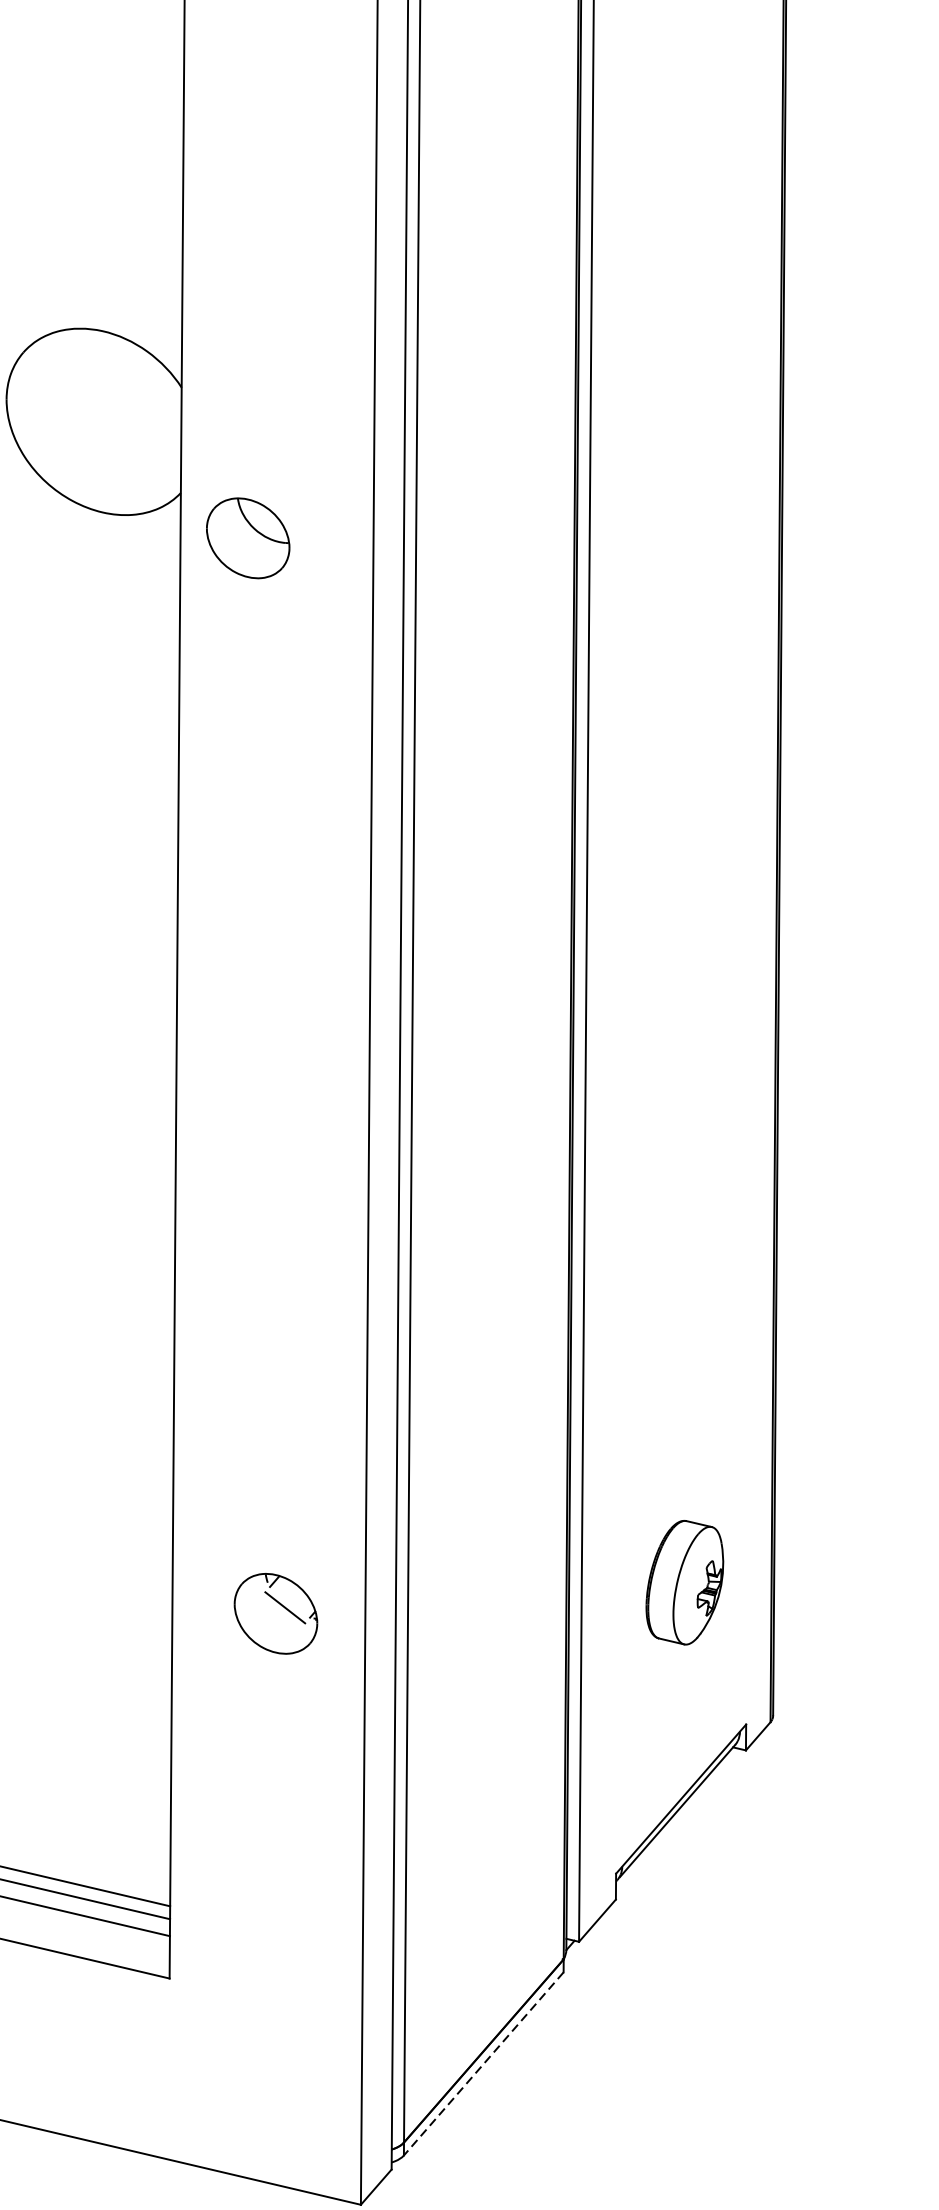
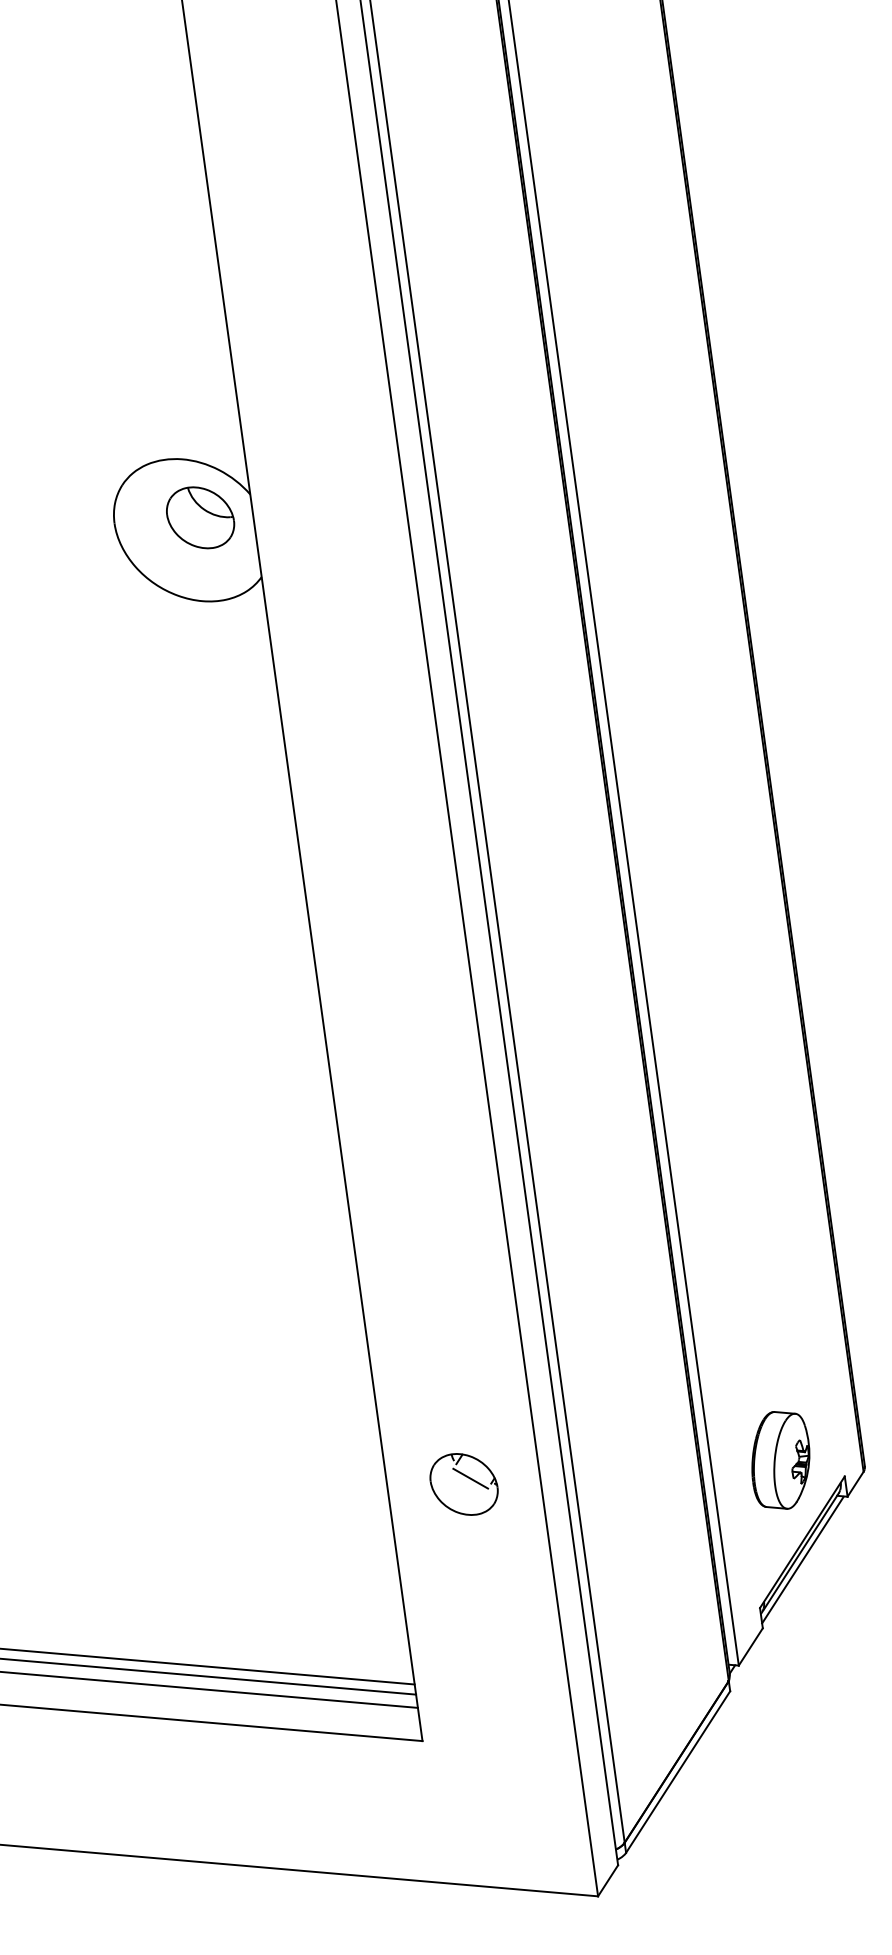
part: (248, 537) -> (200, 517), moved
part: (684, 1582) -> (780, 1460), moved
part: (275, 1613) -> (463, 1484), moved
line: (678, 1820) -> (802, 1559), added
line: (482, 2064) -> (677, 1772), dashed -> solid

